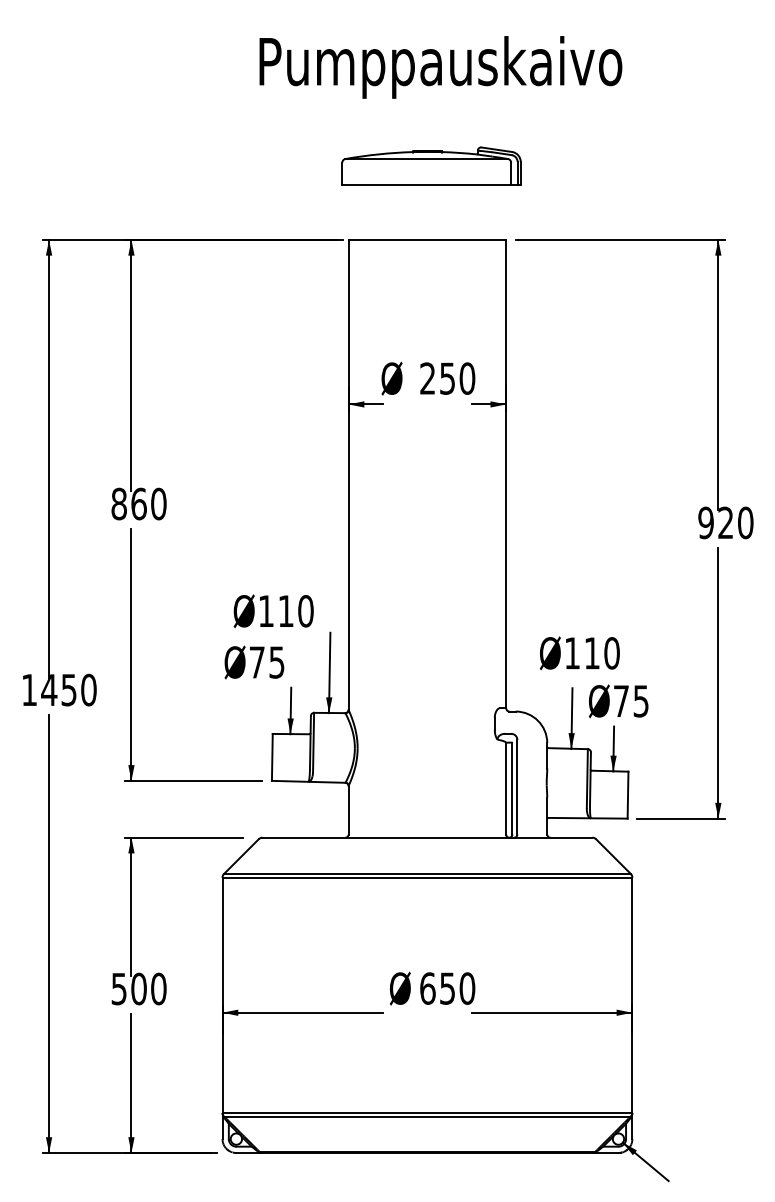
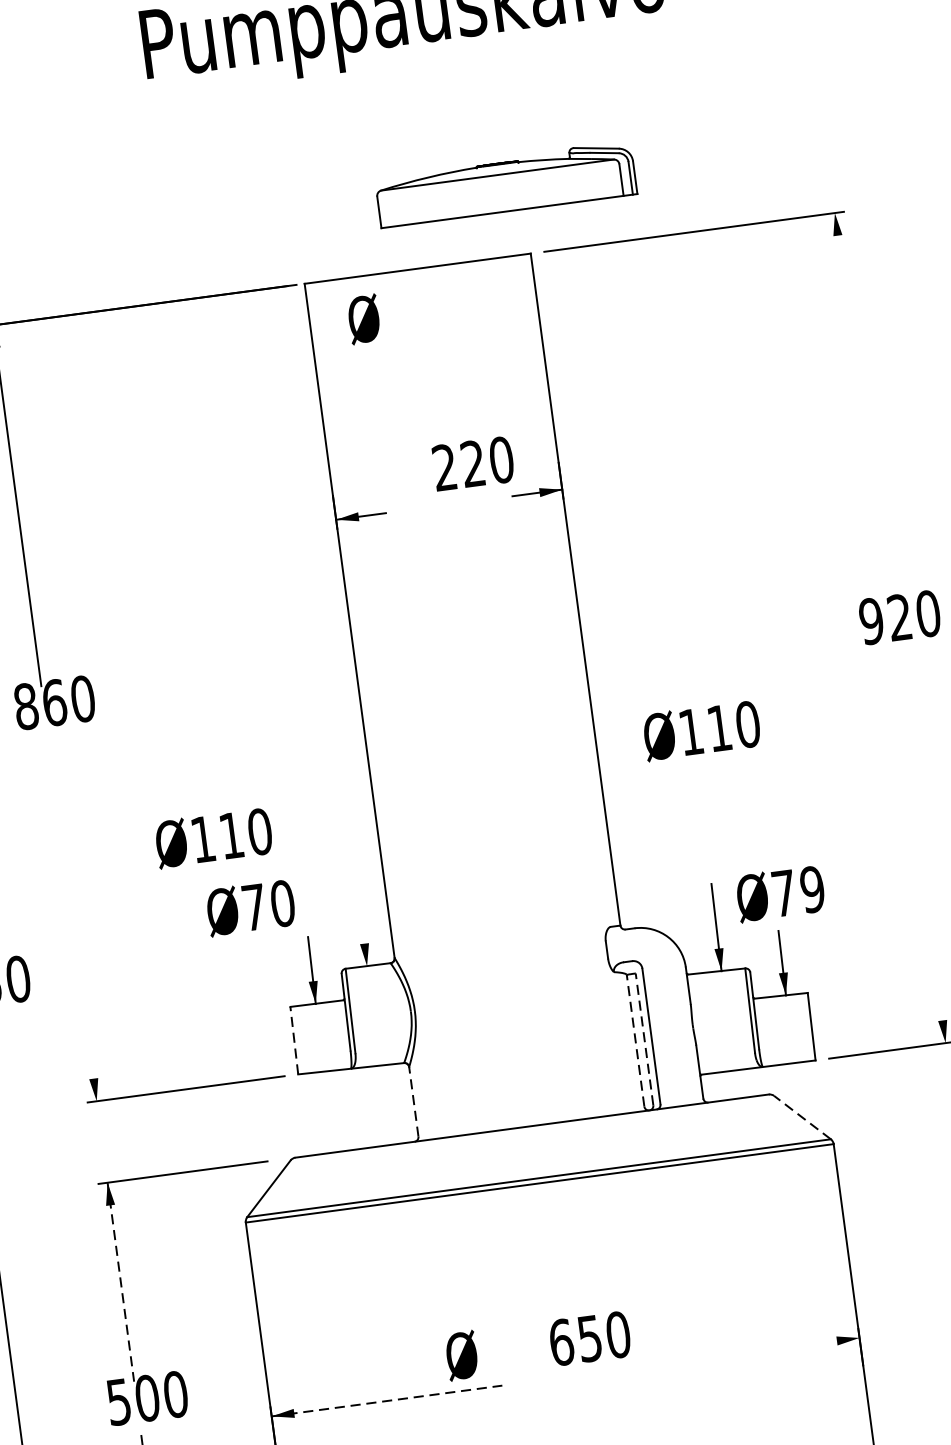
part: (431, 165) -> (505, 183), moved
line: (718, 374) -> (860, 406), removed
text: (391, 378) -> (363, 319), moved
text: (447, 378) -> (473, 463), 250 -> 220
text: (273, 611) -> (213, 838), moved
text: (579, 653) -> (701, 731), moved
line: (131, 654) -> (72, 920), removed
text: (276, 662) -> (282, 903), Ø75 -> Ø70
line: (329, 672) -> (360, 907), removed
line: (718, 683) -> (920, 849), removed
text: (640, 701) -> (811, 890), Ø75 -> Ø79
line: (272, 756) -> (294, 1039), solid -> dashed
line: (506, 788) -> (636, 1040), solid -> dashed
line: (512, 788) -> (644, 1039), solid -> dashed
line: (348, 809) -> (413, 1100), solid -> dashed
line: (613, 856) -> (802, 1117), solid -> dashed
line: (131, 907) -> (121, 1282), solid -> dashed
text: (400, 988) -> (462, 1355), moved
line: (303, 1012) -> (387, 1400), solid -> dashed
line: (551, 1012) -> (743, 1353), removed

